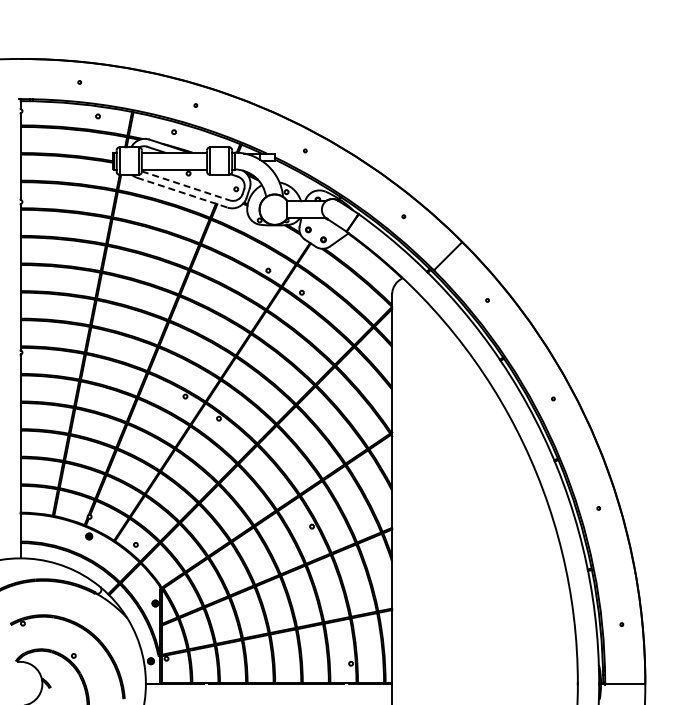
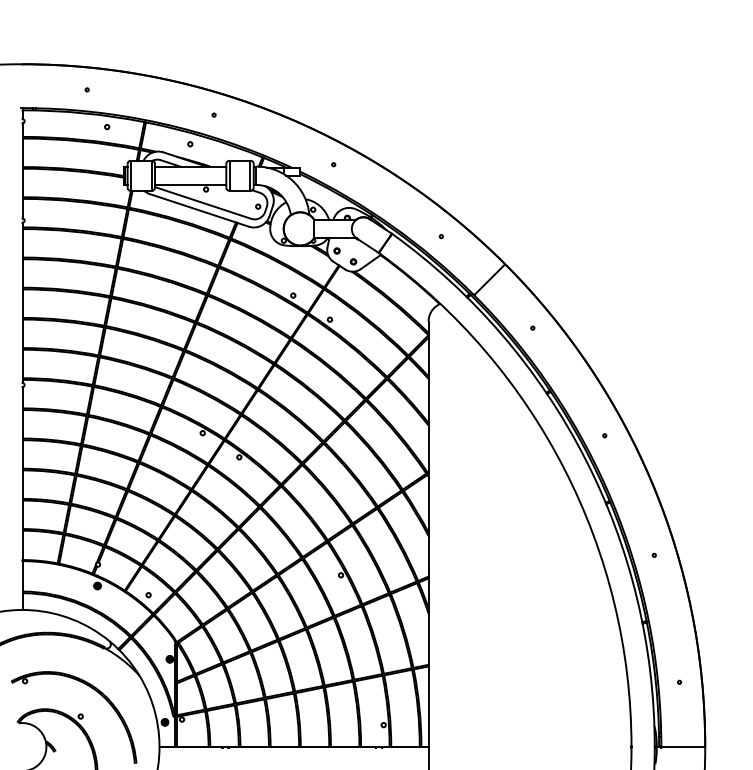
line: (186, 186) -> (203, 203), dashed -> solid
line: (182, 192) -> (199, 210), dashed -> solid

